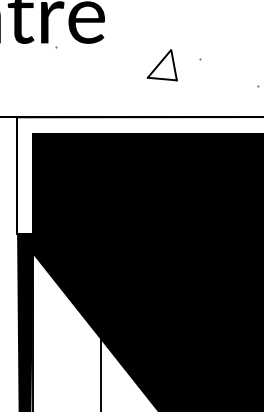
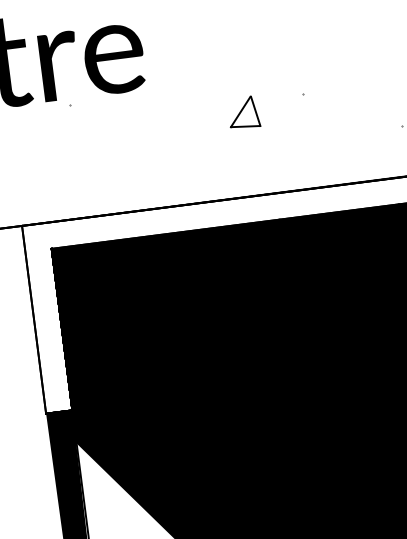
part: (161, 65) -> (243, 113), size x0.62

